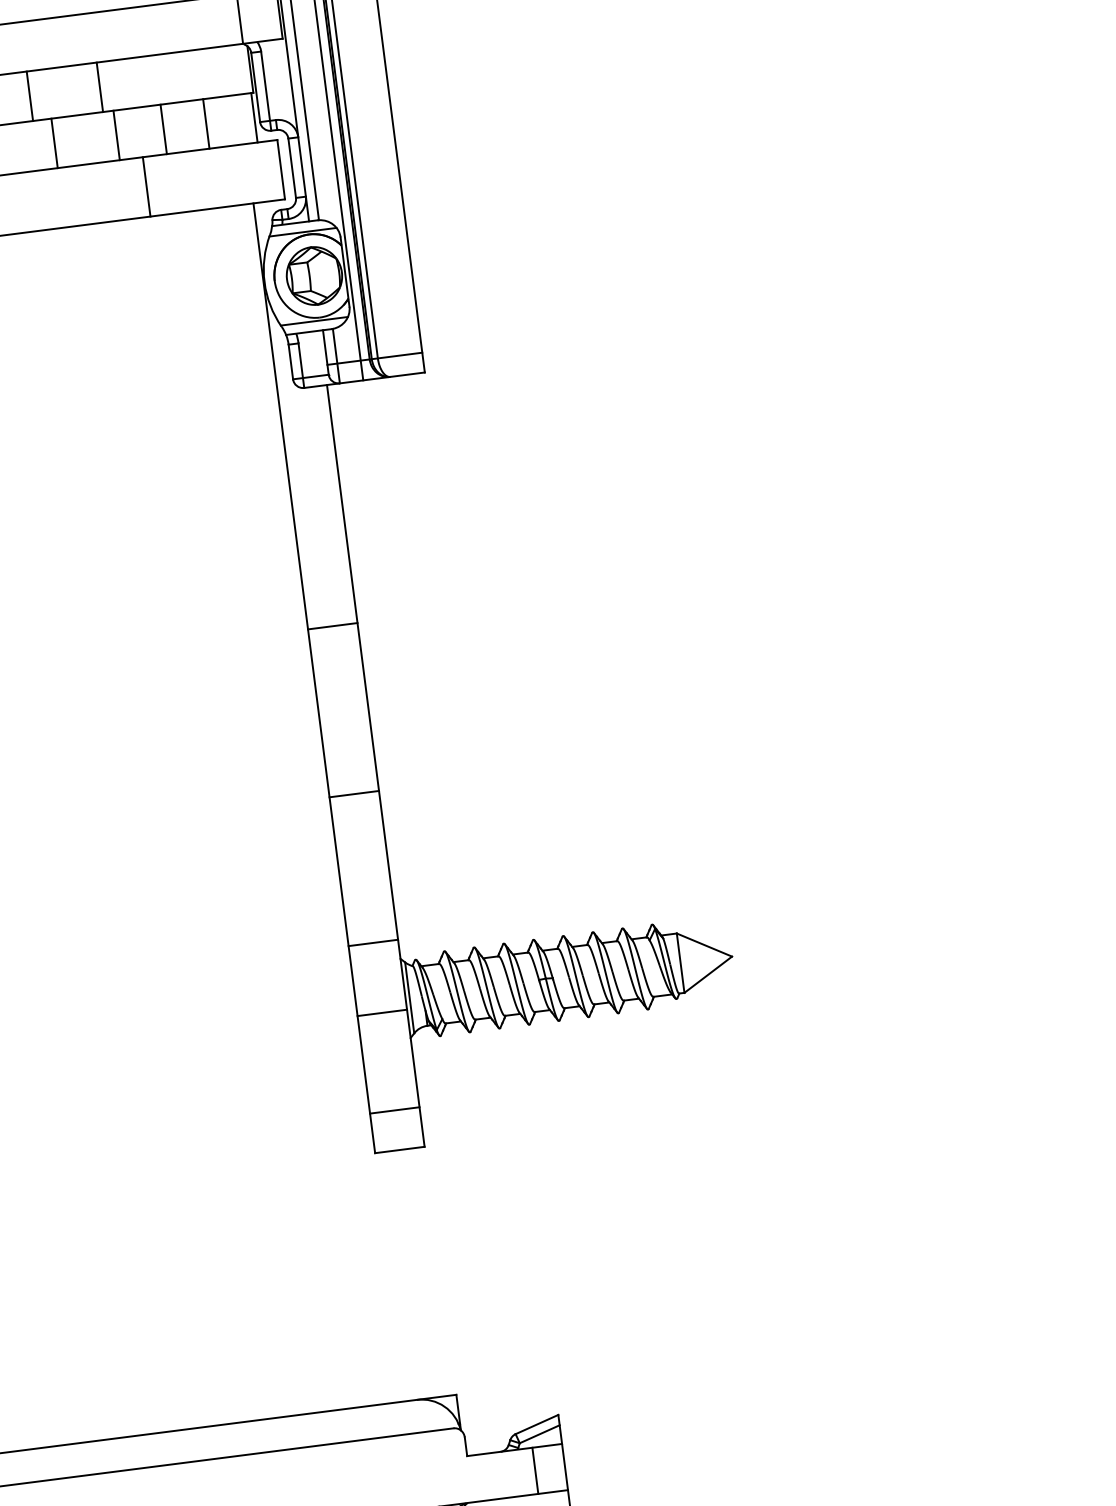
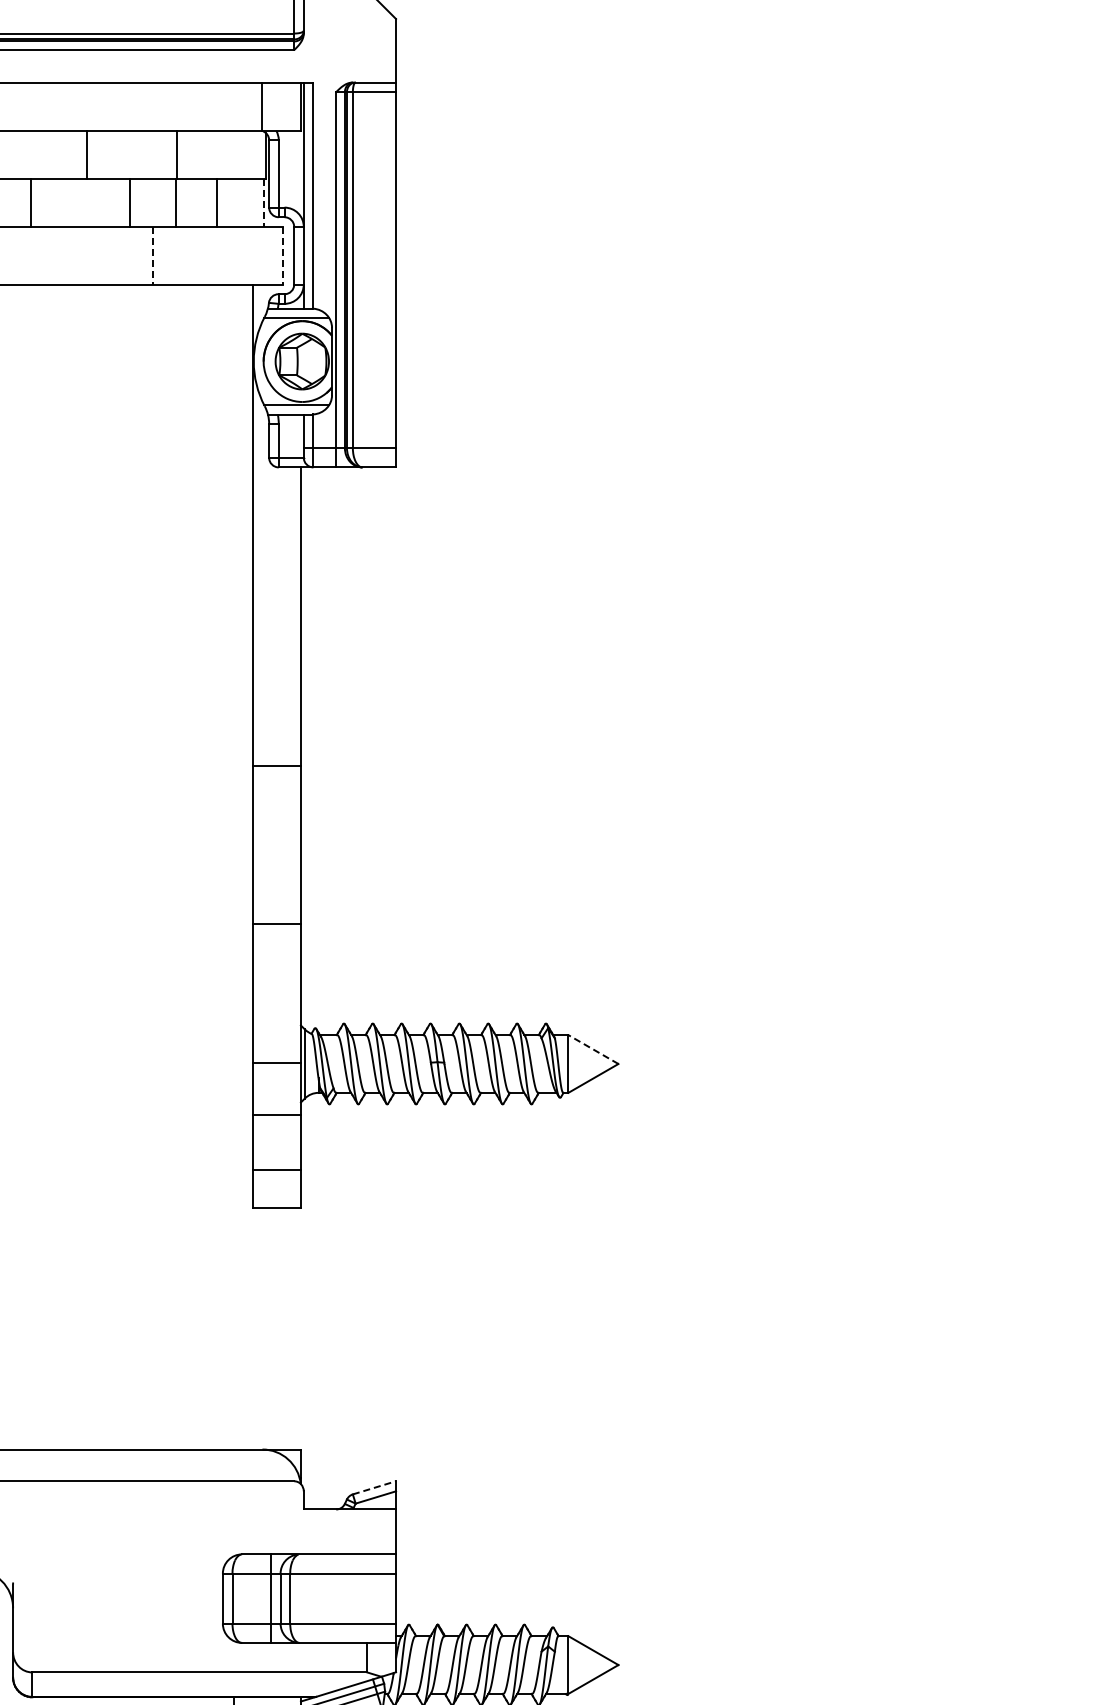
line: (100, 87) -> (177, 154), moved
line: (30, 96) -> (87, 154), moved
line: (254, 118) -> (264, 203), solid -> dashed
line: (54, 143) -> (30, 202), moved
line: (281, 169) -> (283, 255), solid -> dashed
line: (146, 186) -> (152, 255), solid -> dashed
line: (332, 625) -> (276, 765), moved
line: (353, 794) -> (276, 924), moved
line: (372, 942) -> (276, 1062), moved
line: (704, 944) -> (593, 1049), solid -> dashed
line: (381, 1012) -> (276, 1114), moved
line: (537, 1424) -> (374, 1487), solid -> dashed
line: (535, 1470) -> (367, 1531), removed

